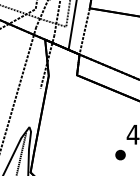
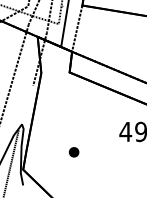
part: (120, 155) -> (74, 152), moved

